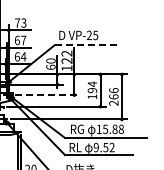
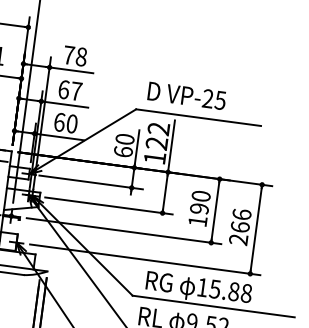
text: (23, 22) -> (80, 55), 73 -> 78
line: (85, 45) -> (197, 117), dashed -> solid
text: (23, 56) -> (71, 123), 64 -> 60
text: (92, 83) -> (201, 194), 194 -> 190
line: (47, 95) -> (109, 206), dashed -> solid

